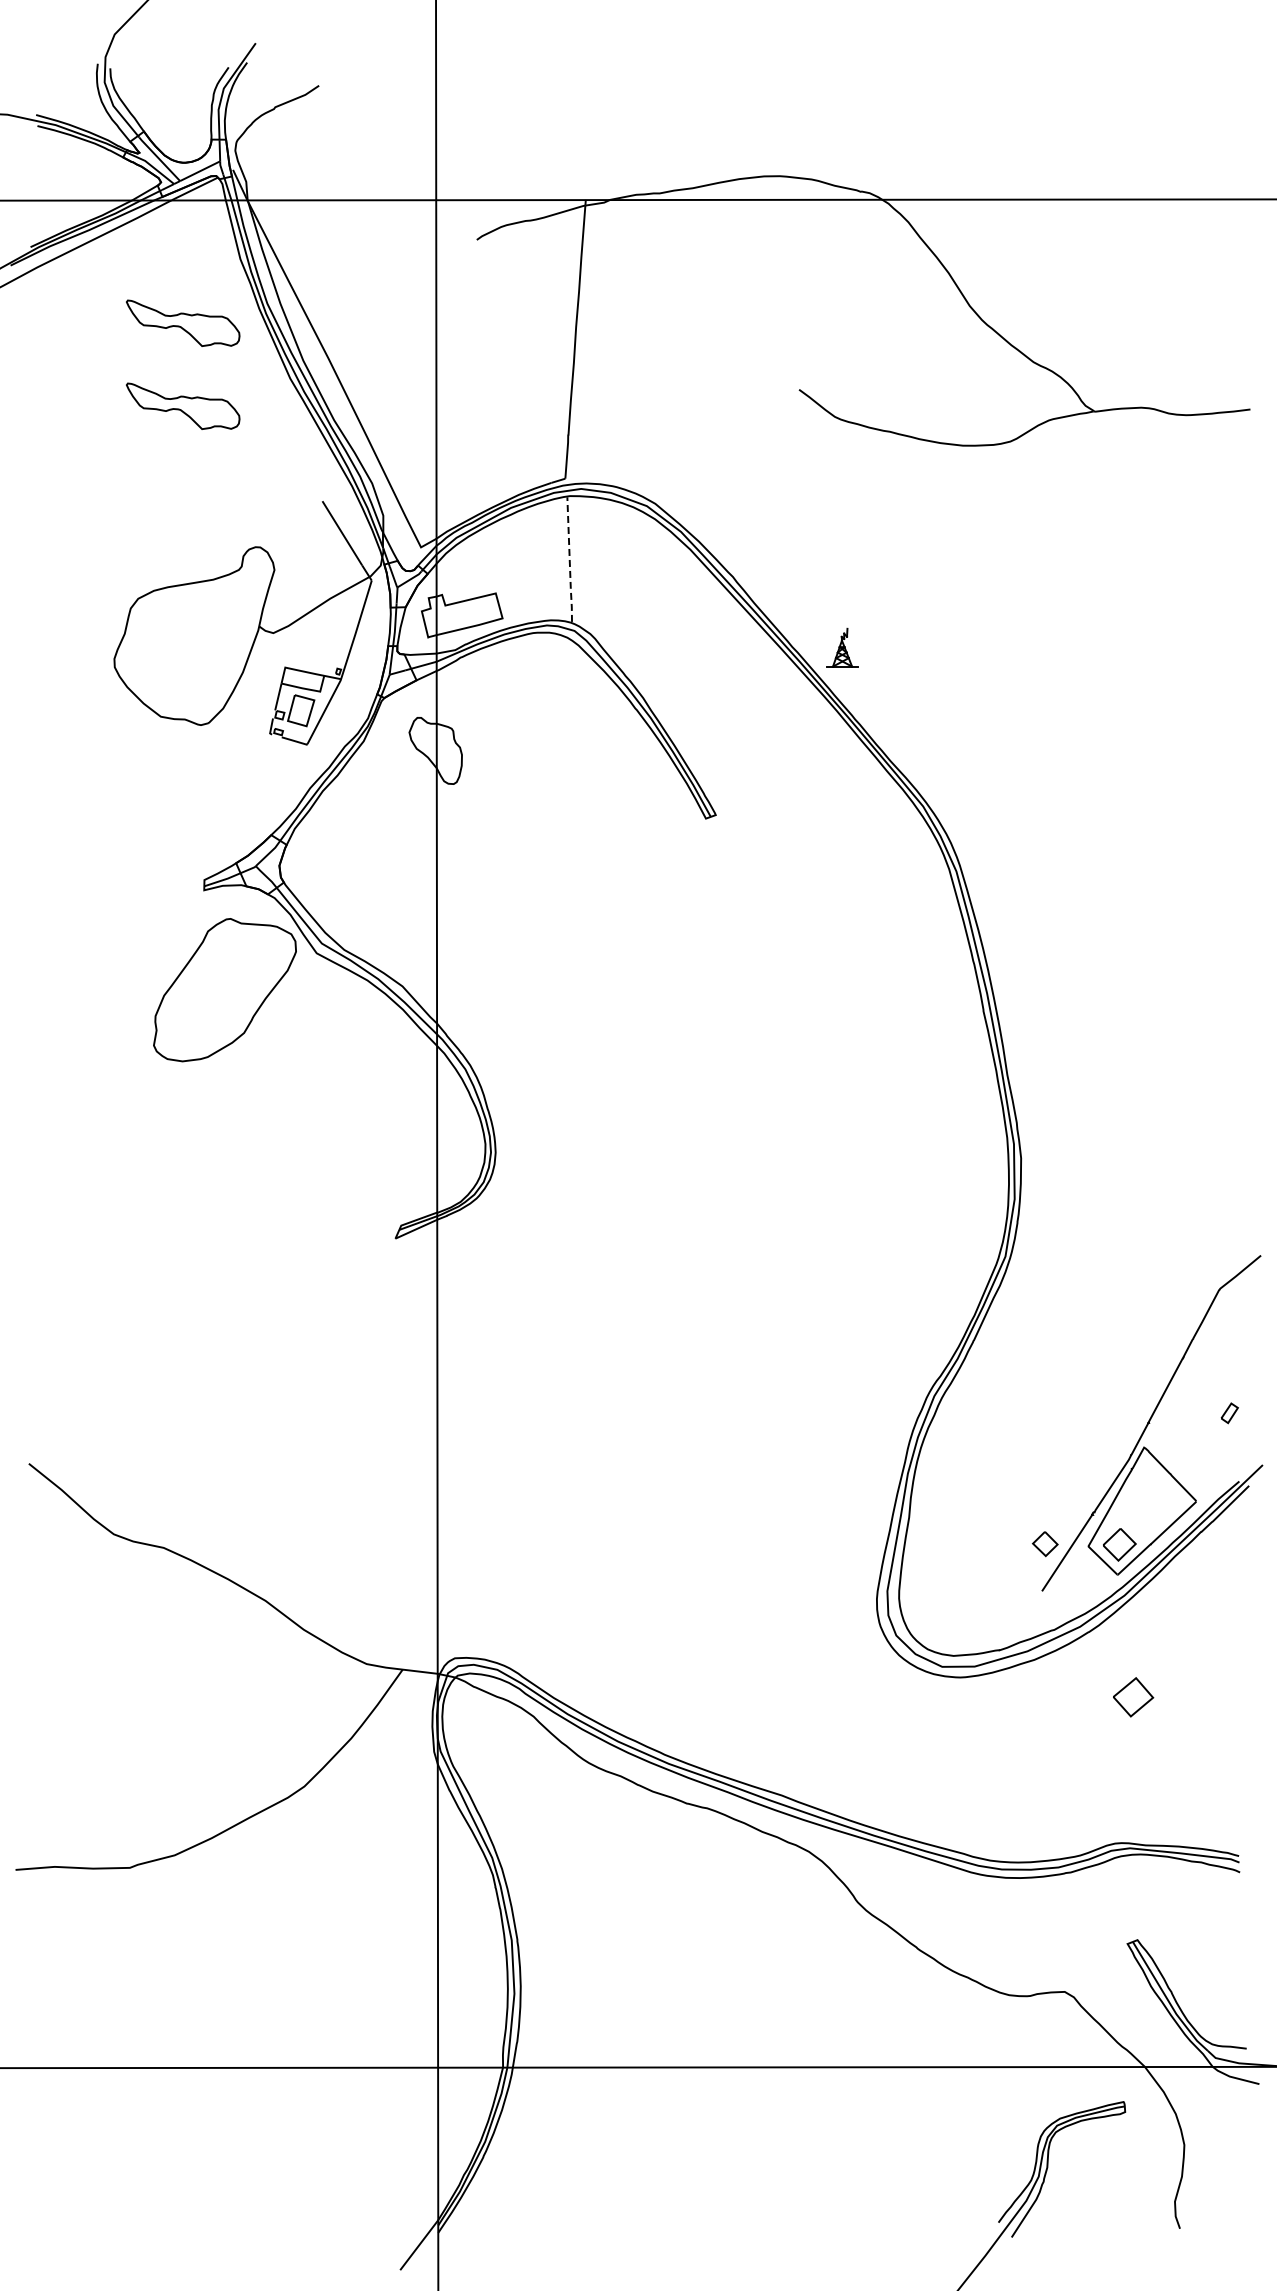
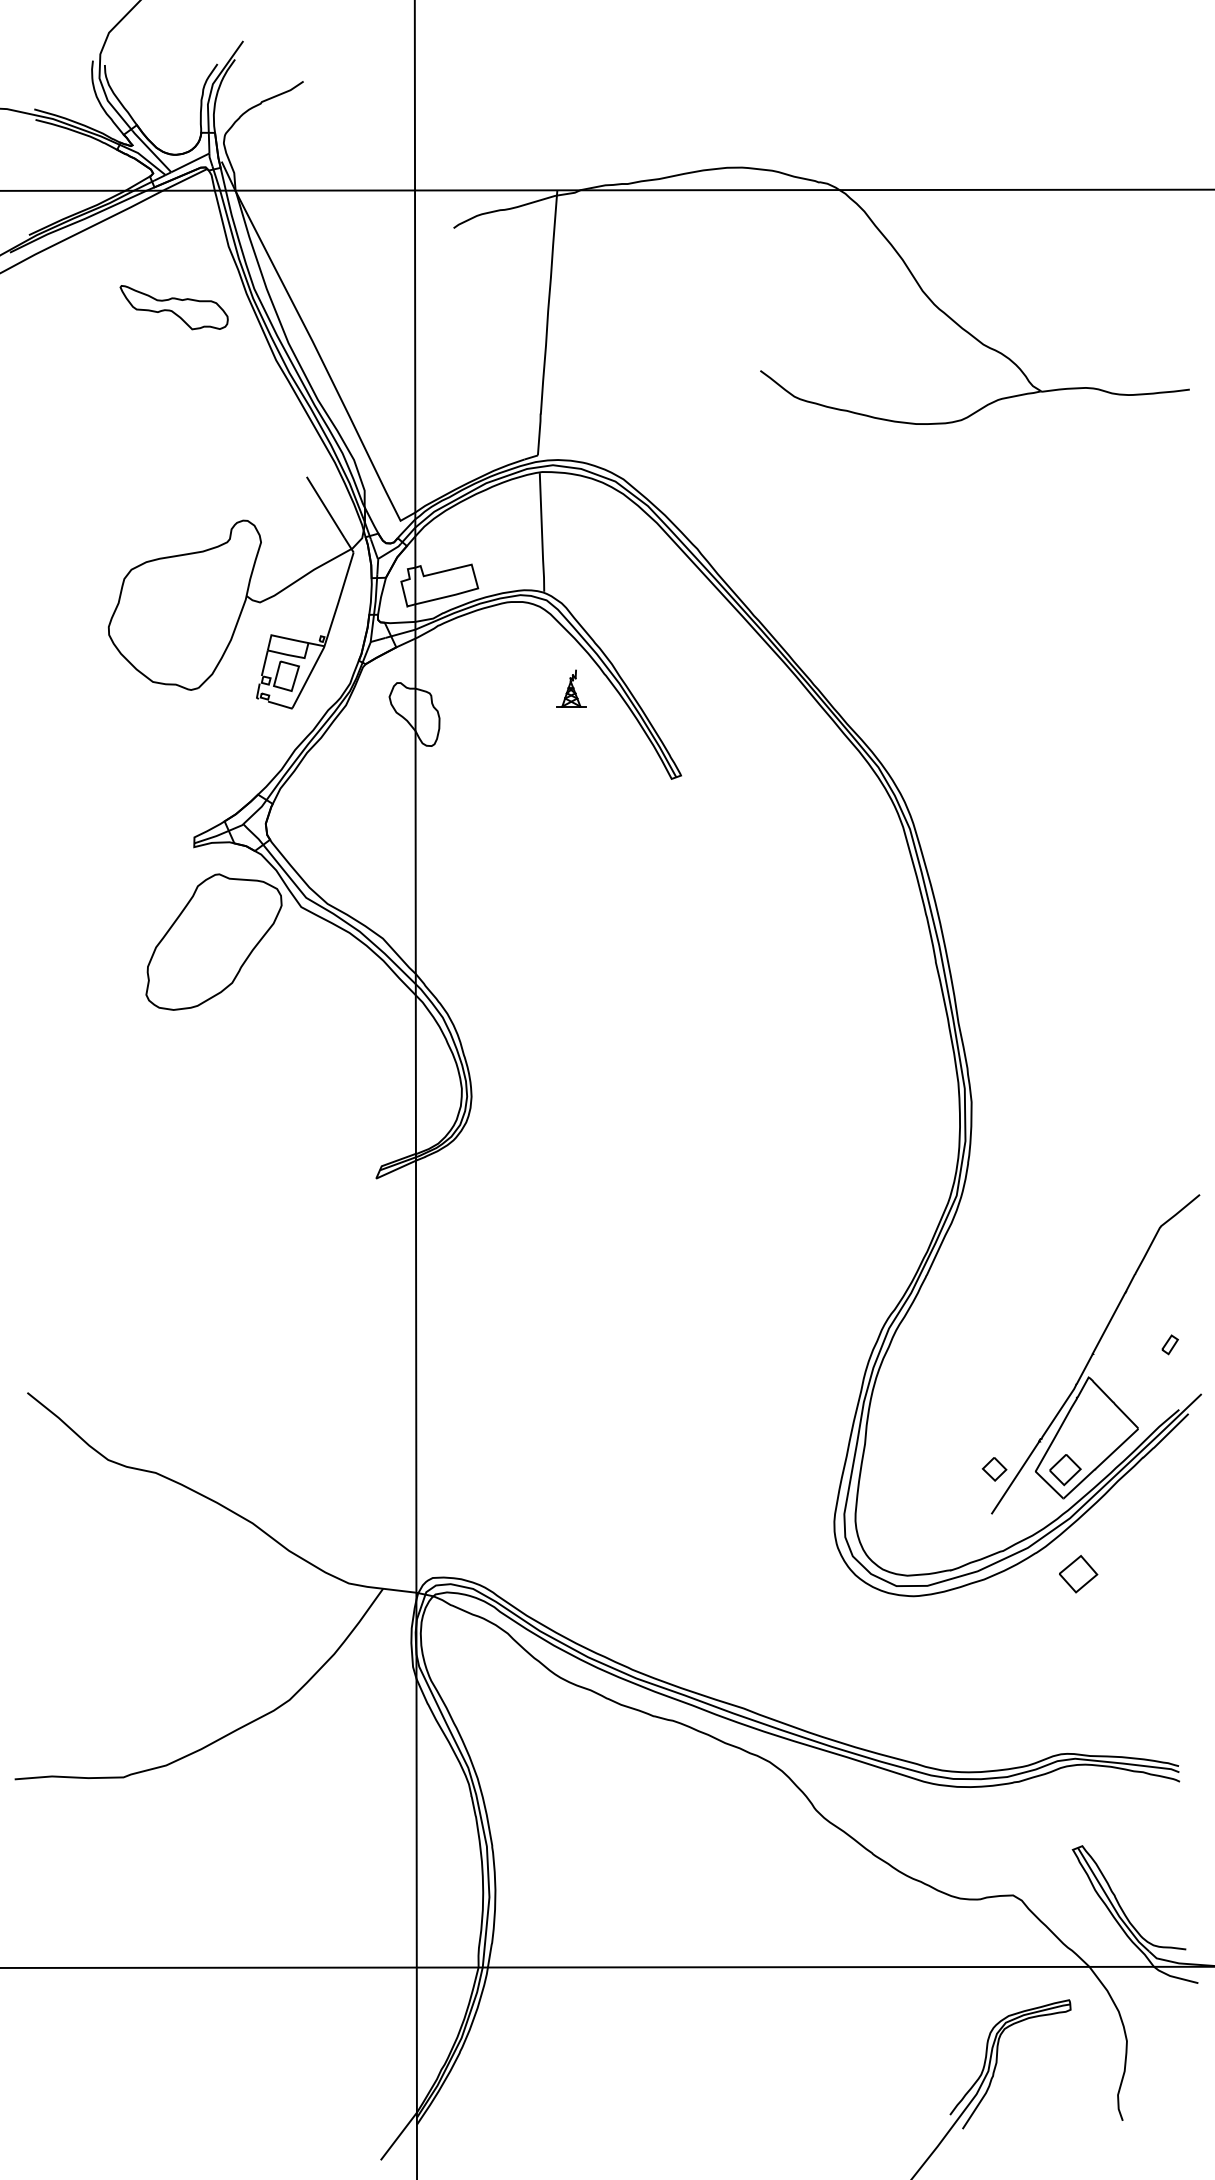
part: (183, 405) -> (174, 385), removed
line: (569, 560) -> (541, 533), dashed -> solid
part: (842, 647) -> (571, 688), moved
part: (1133, 1697) -> (1078, 1574), moved

